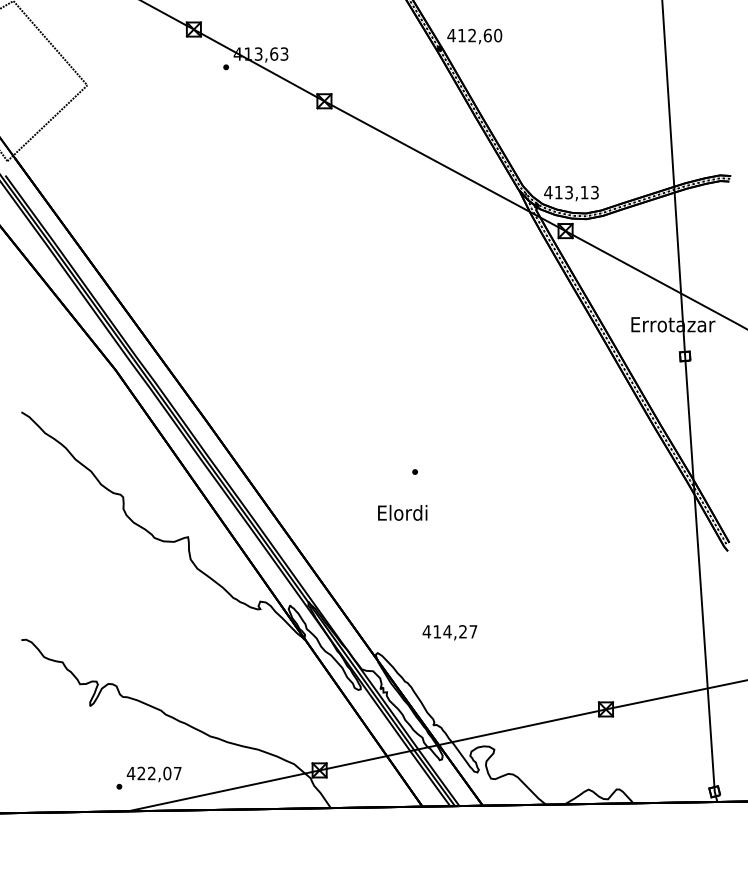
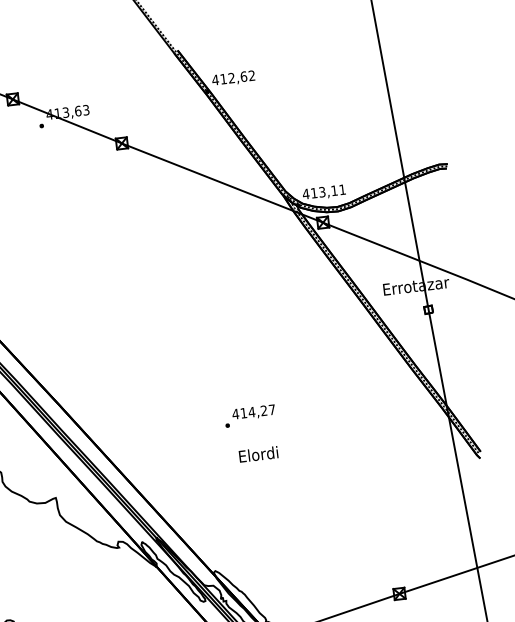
text: (498, 35) -> (252, 75), 412,60 -> 412,62
text: (594, 192) -> (342, 189), 413,13 -> 413,11
text: (402, 512) -> (258, 454), moved
text: (449, 632) -> (253, 412), moved

